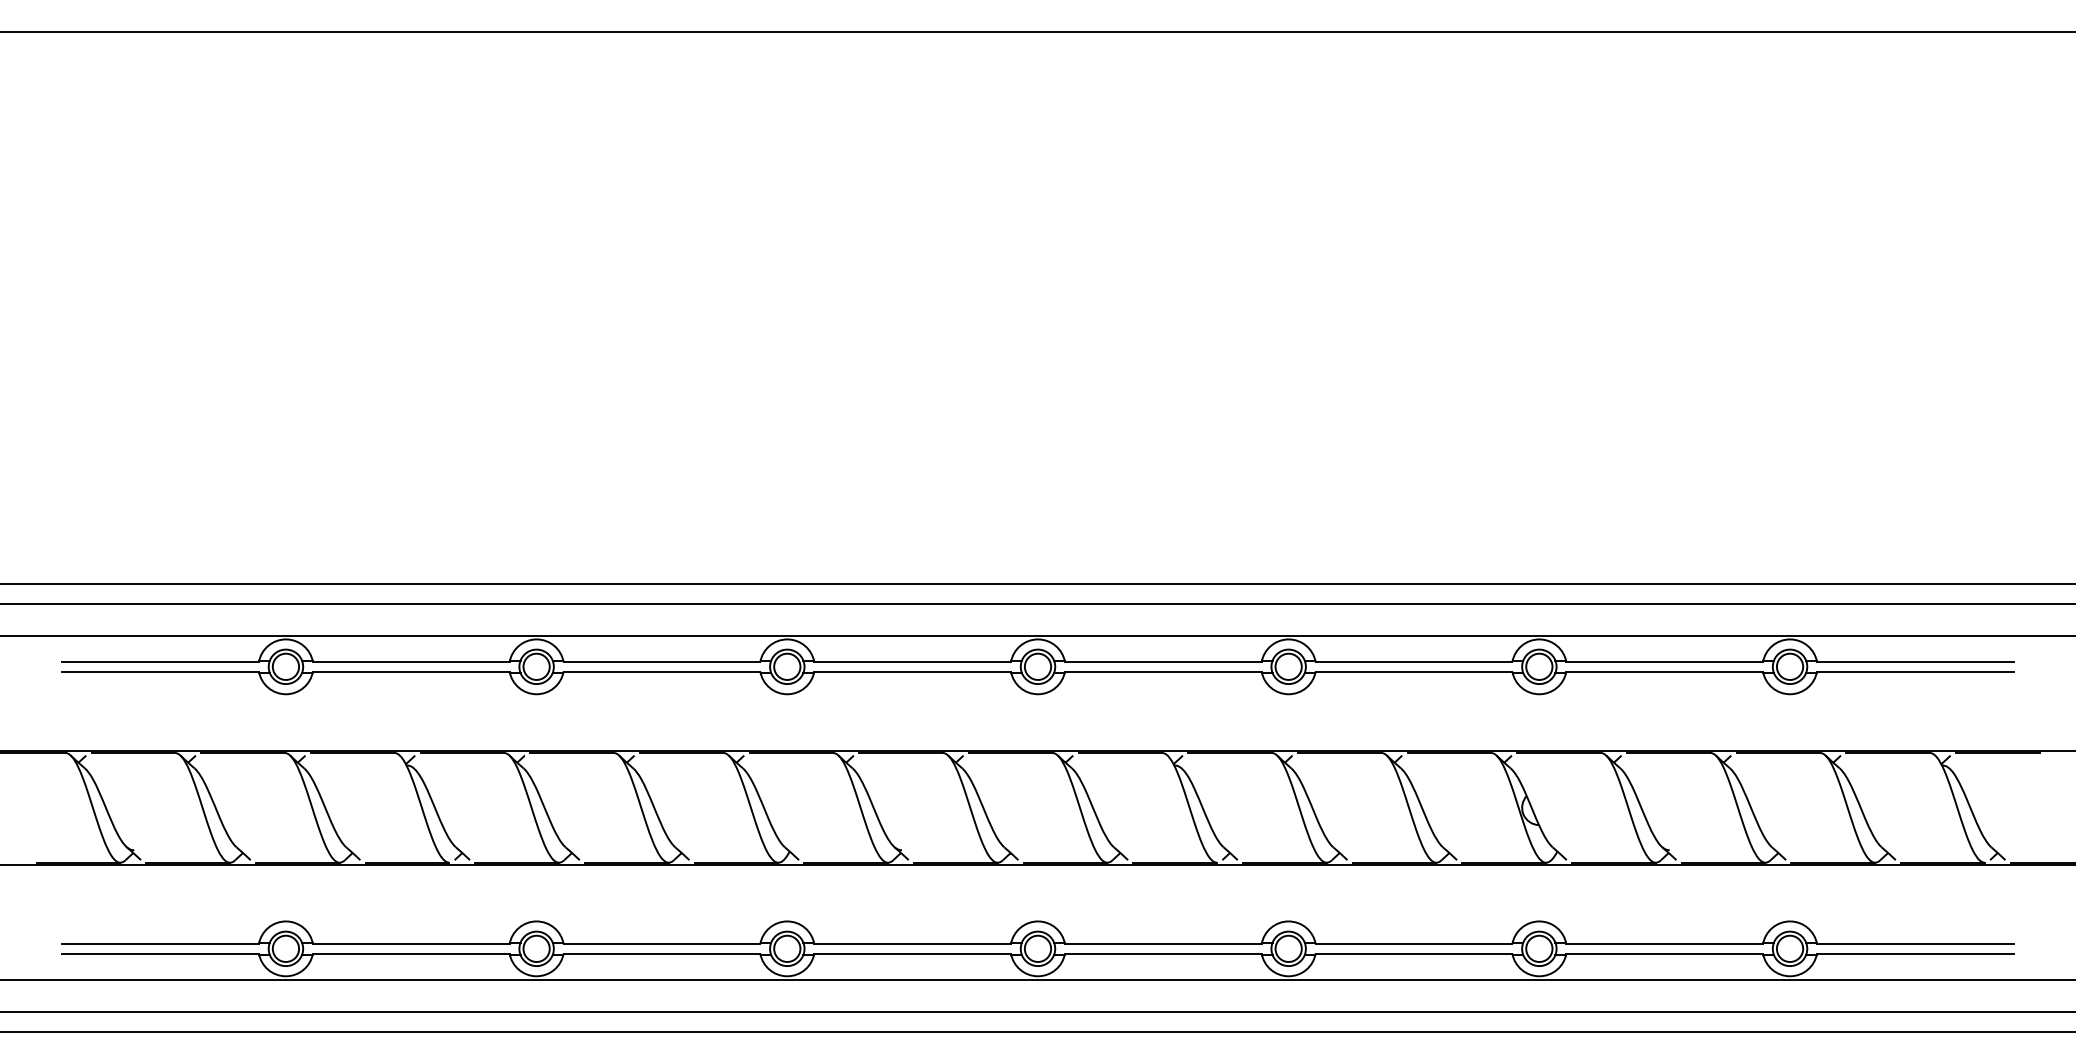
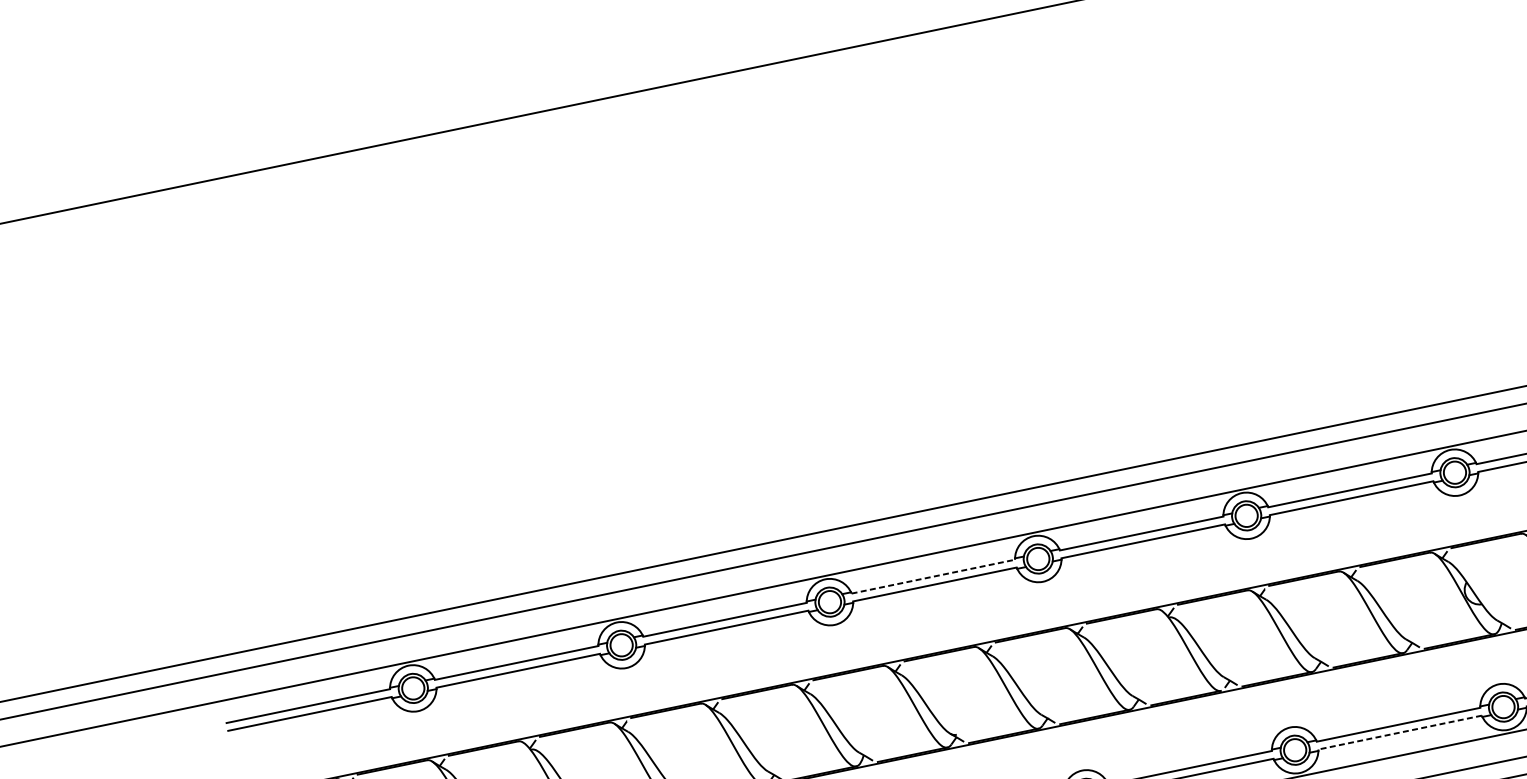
line: (913, 662) -> (934, 576), solid -> dashed
line: (1413, 953) -> (1399, 732), solid -> dashed

